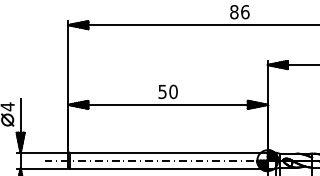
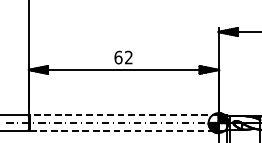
text: (167, 91) -> (123, 57), 50 -> 62
line: (168, 152) -> (124, 115), solid -> dashed
line: (169, 168) -> (125, 130), solid -> dashed

